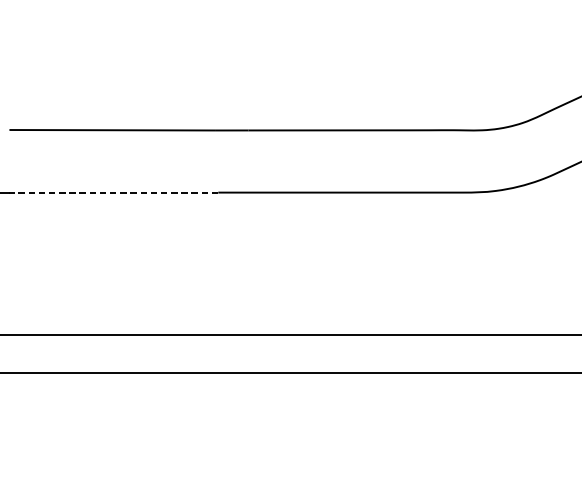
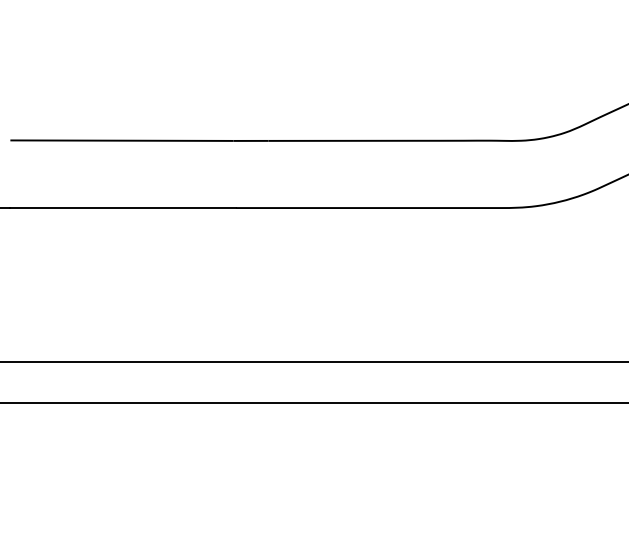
line: (114, 193) -> (123, 208), dashed -> solid

